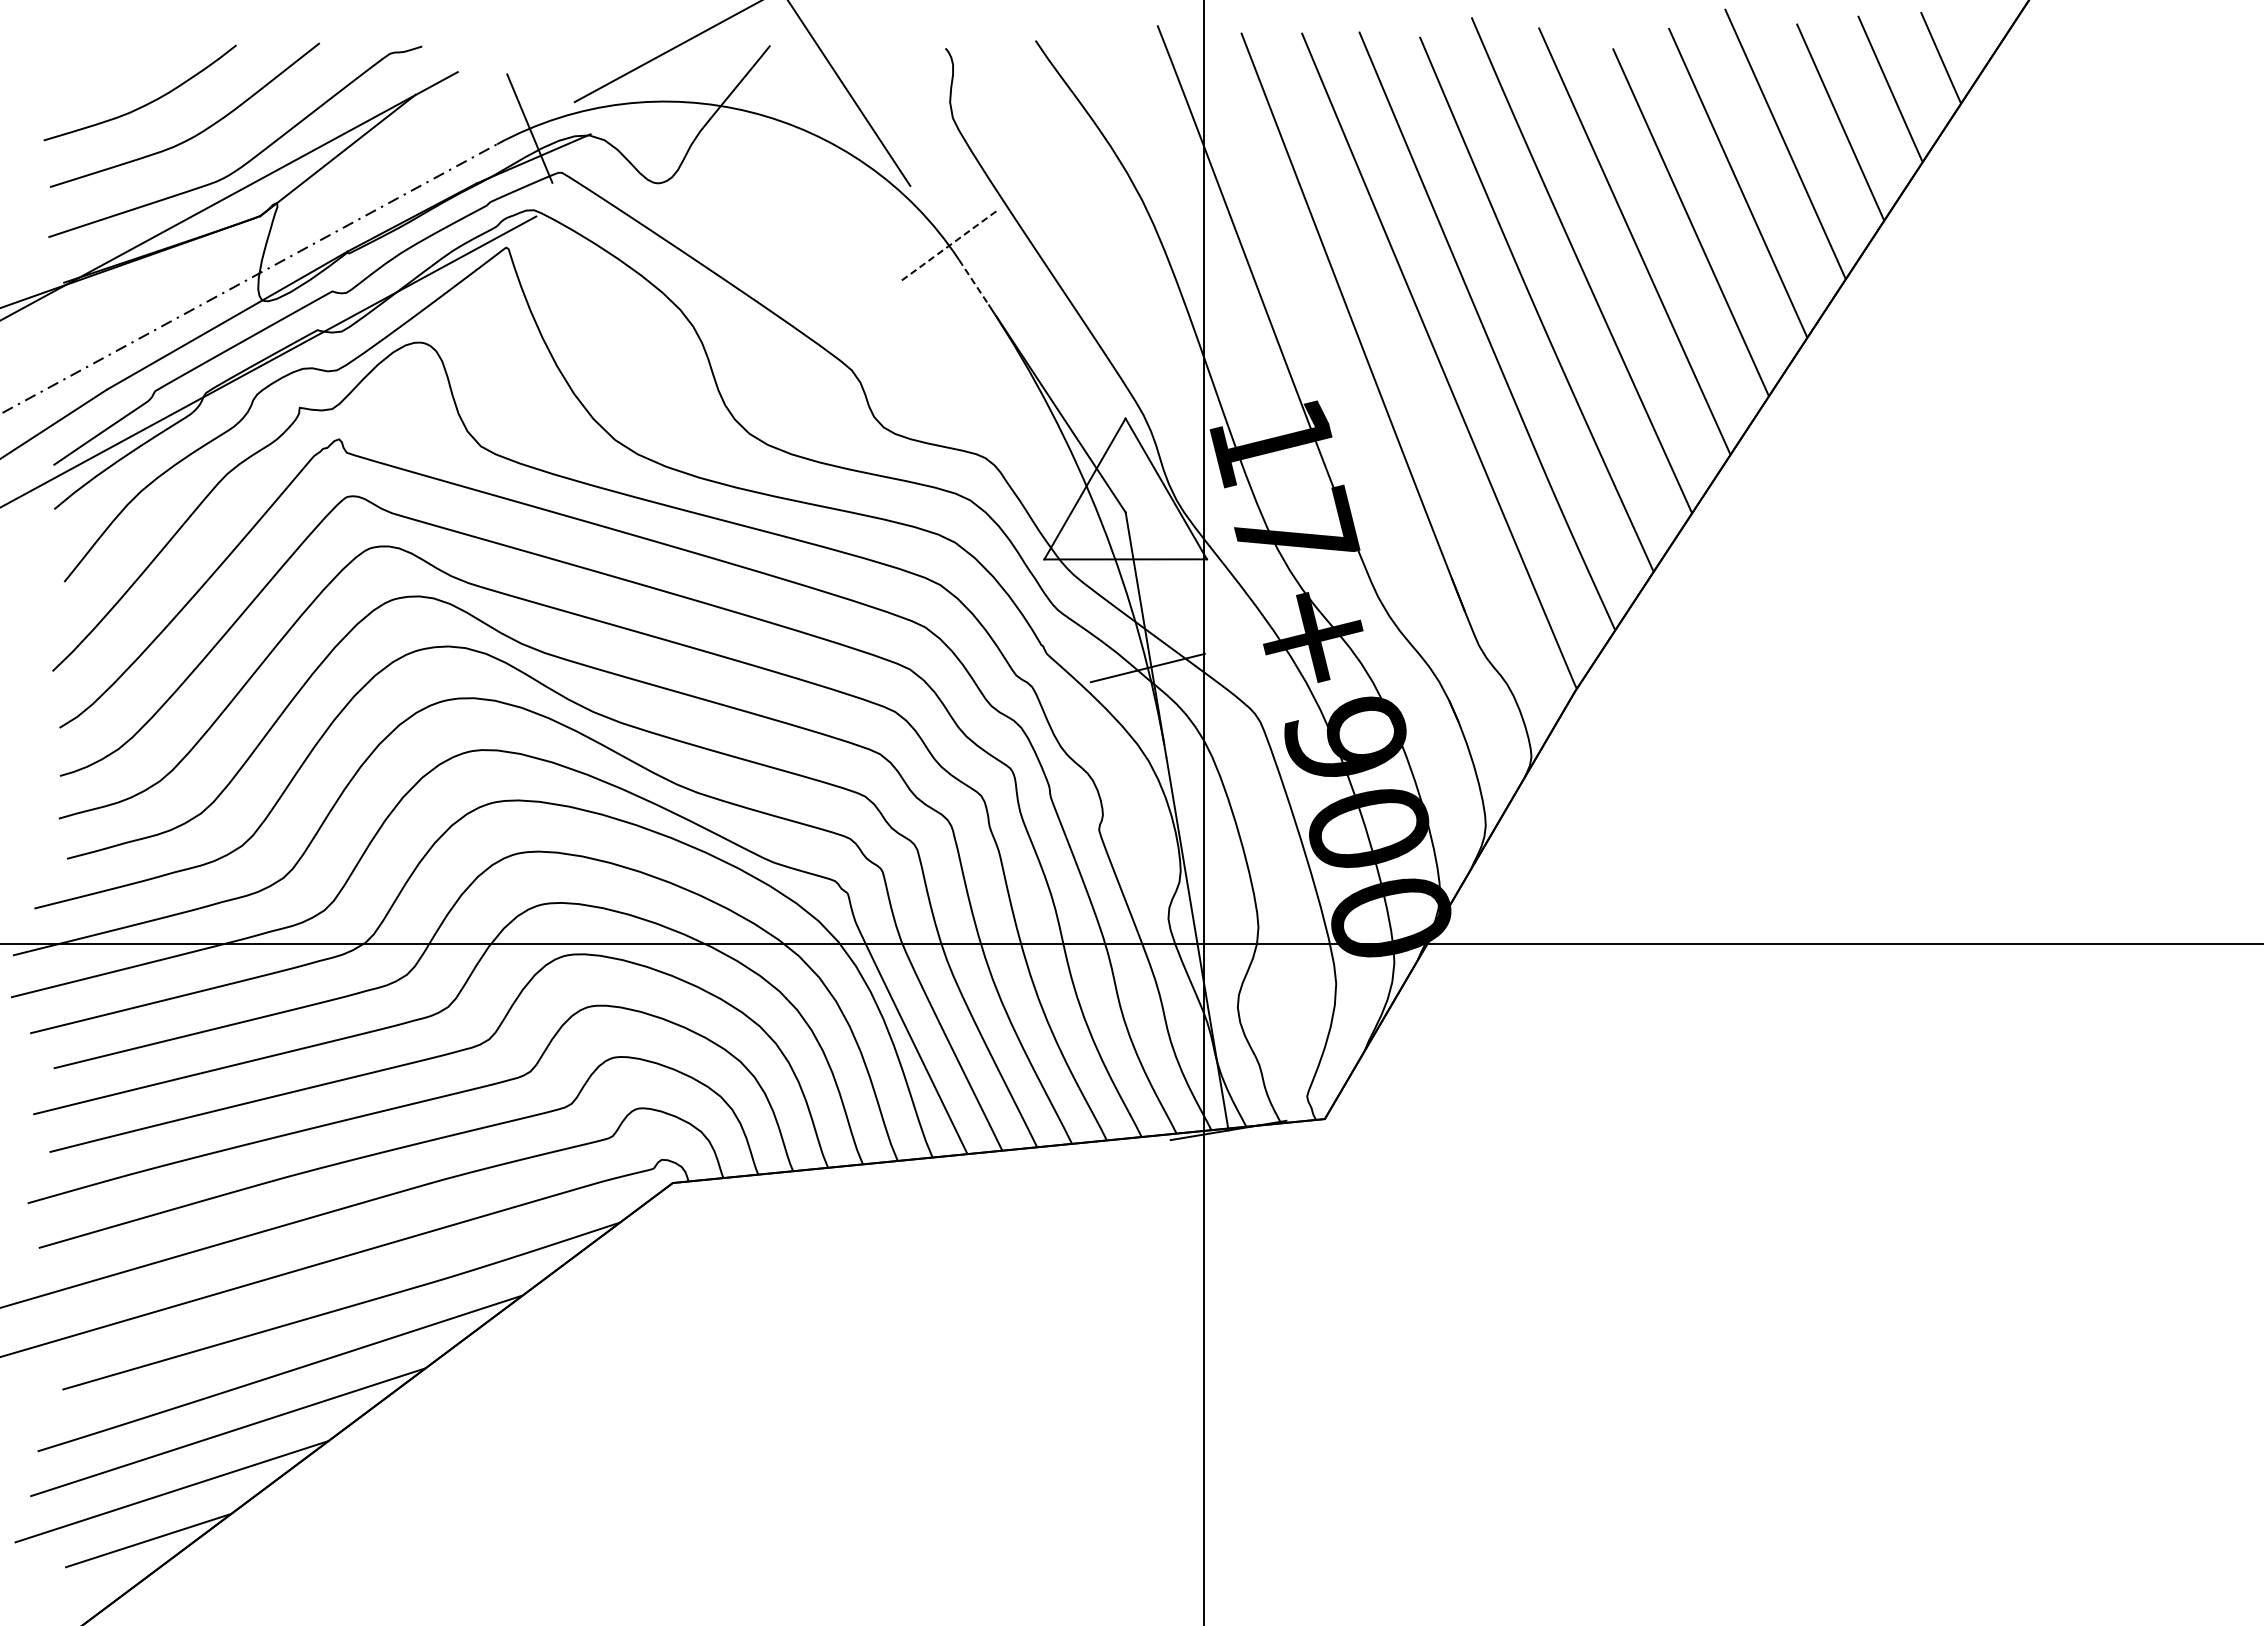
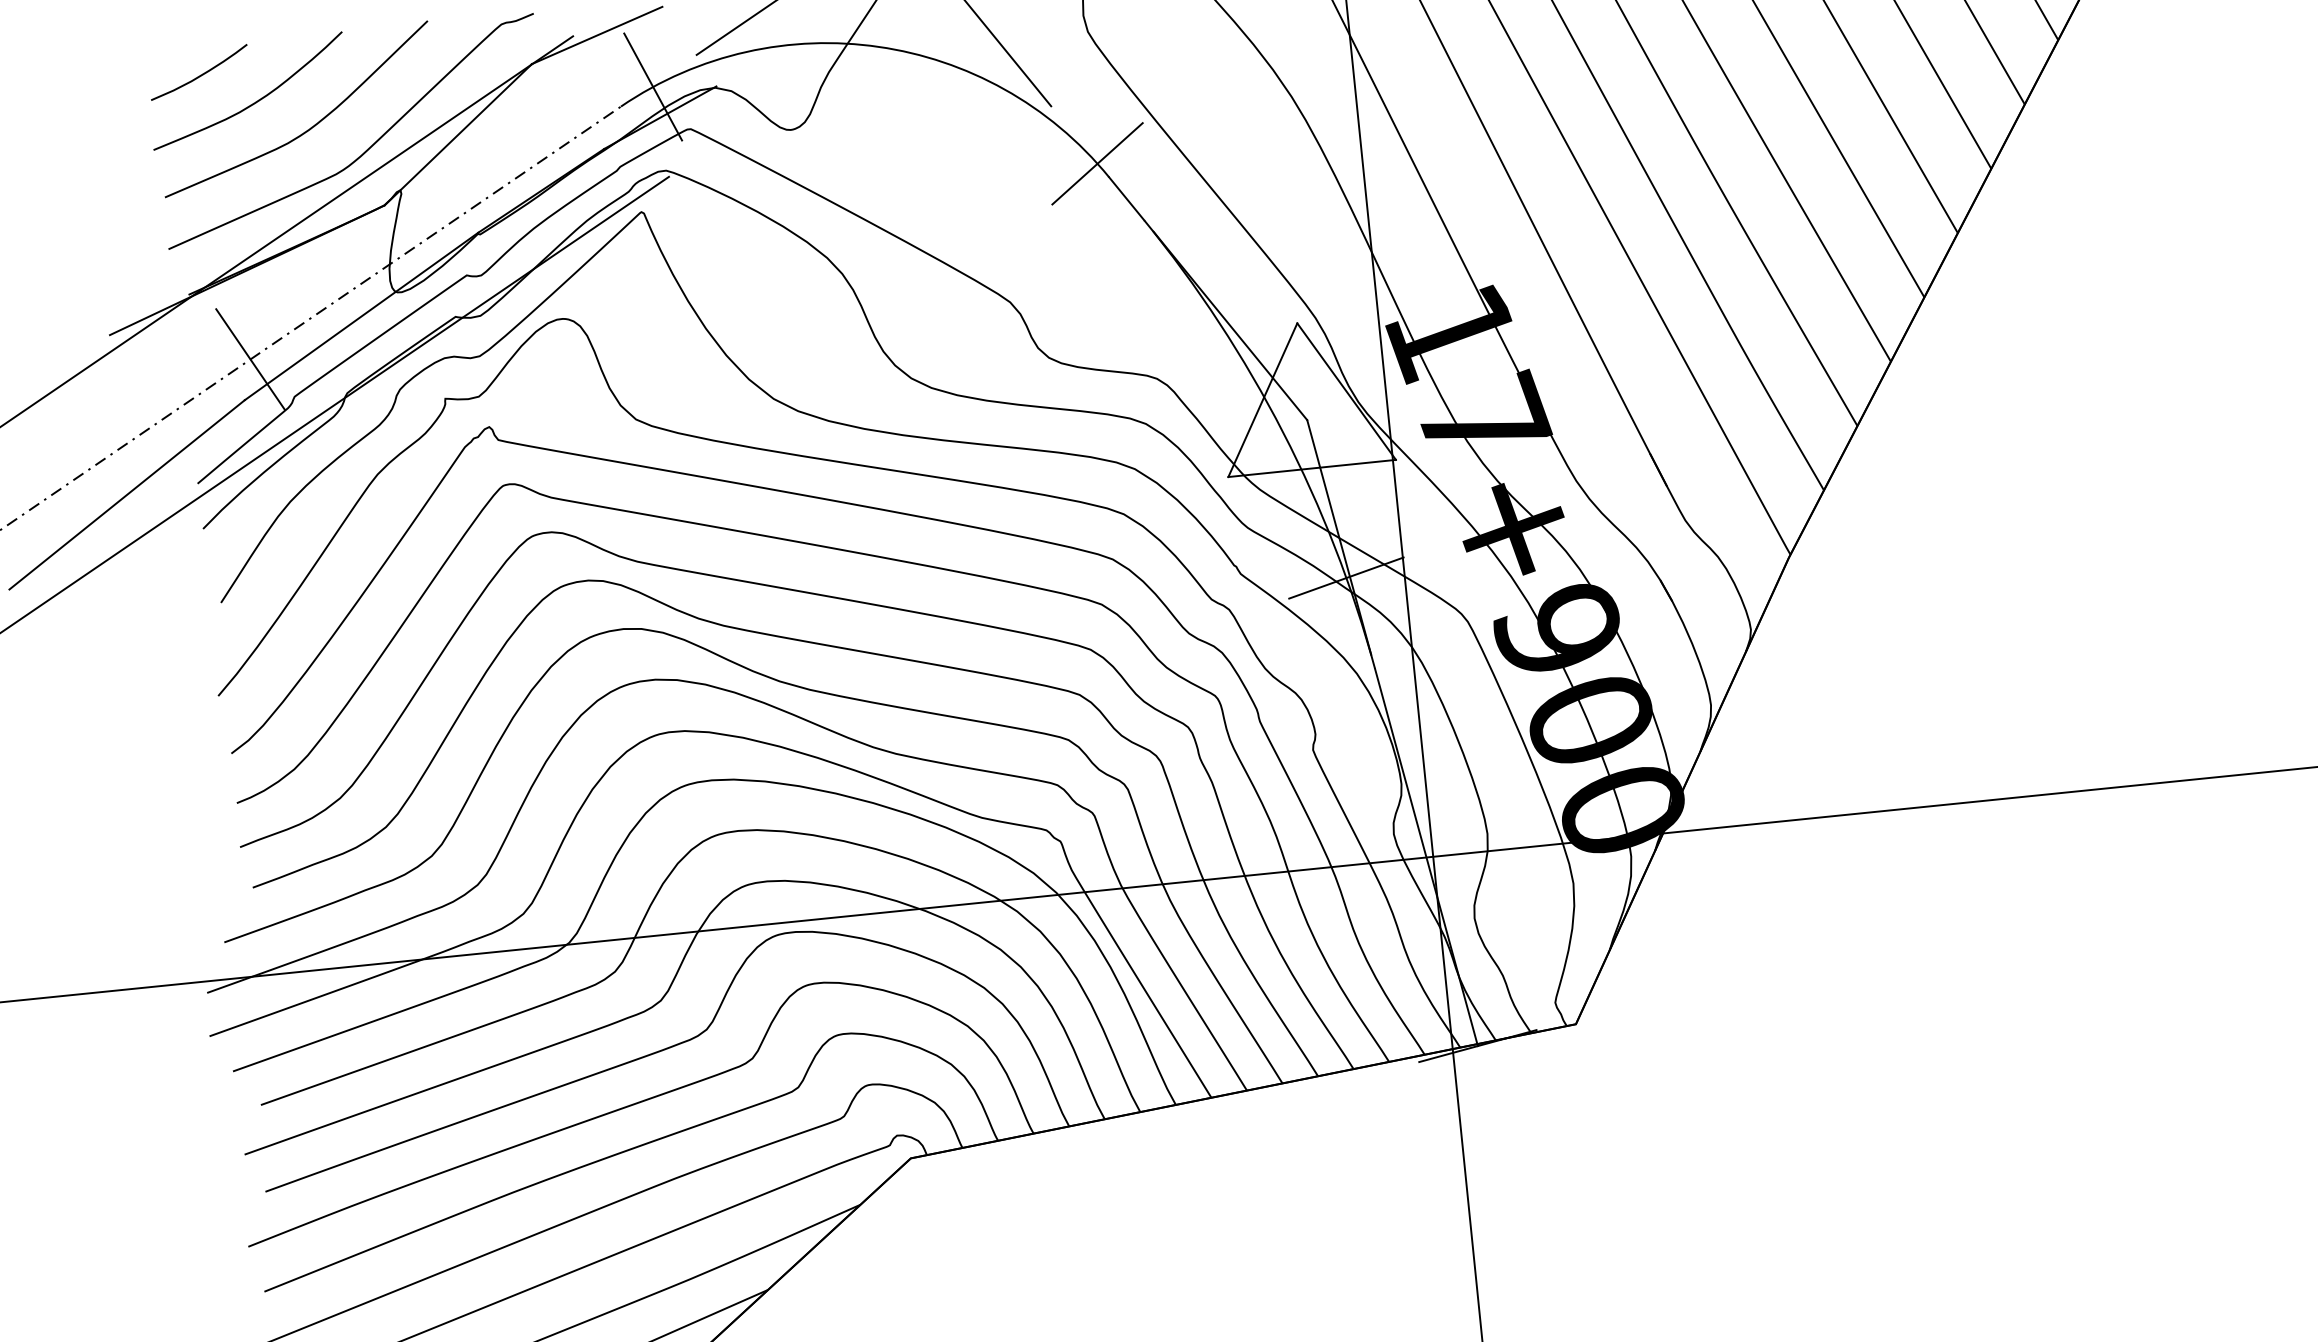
curve: (96, 72) -> (200, 74), added
line: (480, 73) -> (596, 35), added
line: (949, 245) -> (1097, 163), dashed -> solid
line: (973, 282) -> (1126, 199), dashed -> solid
line: (116, 350) -> (250, 358), added

